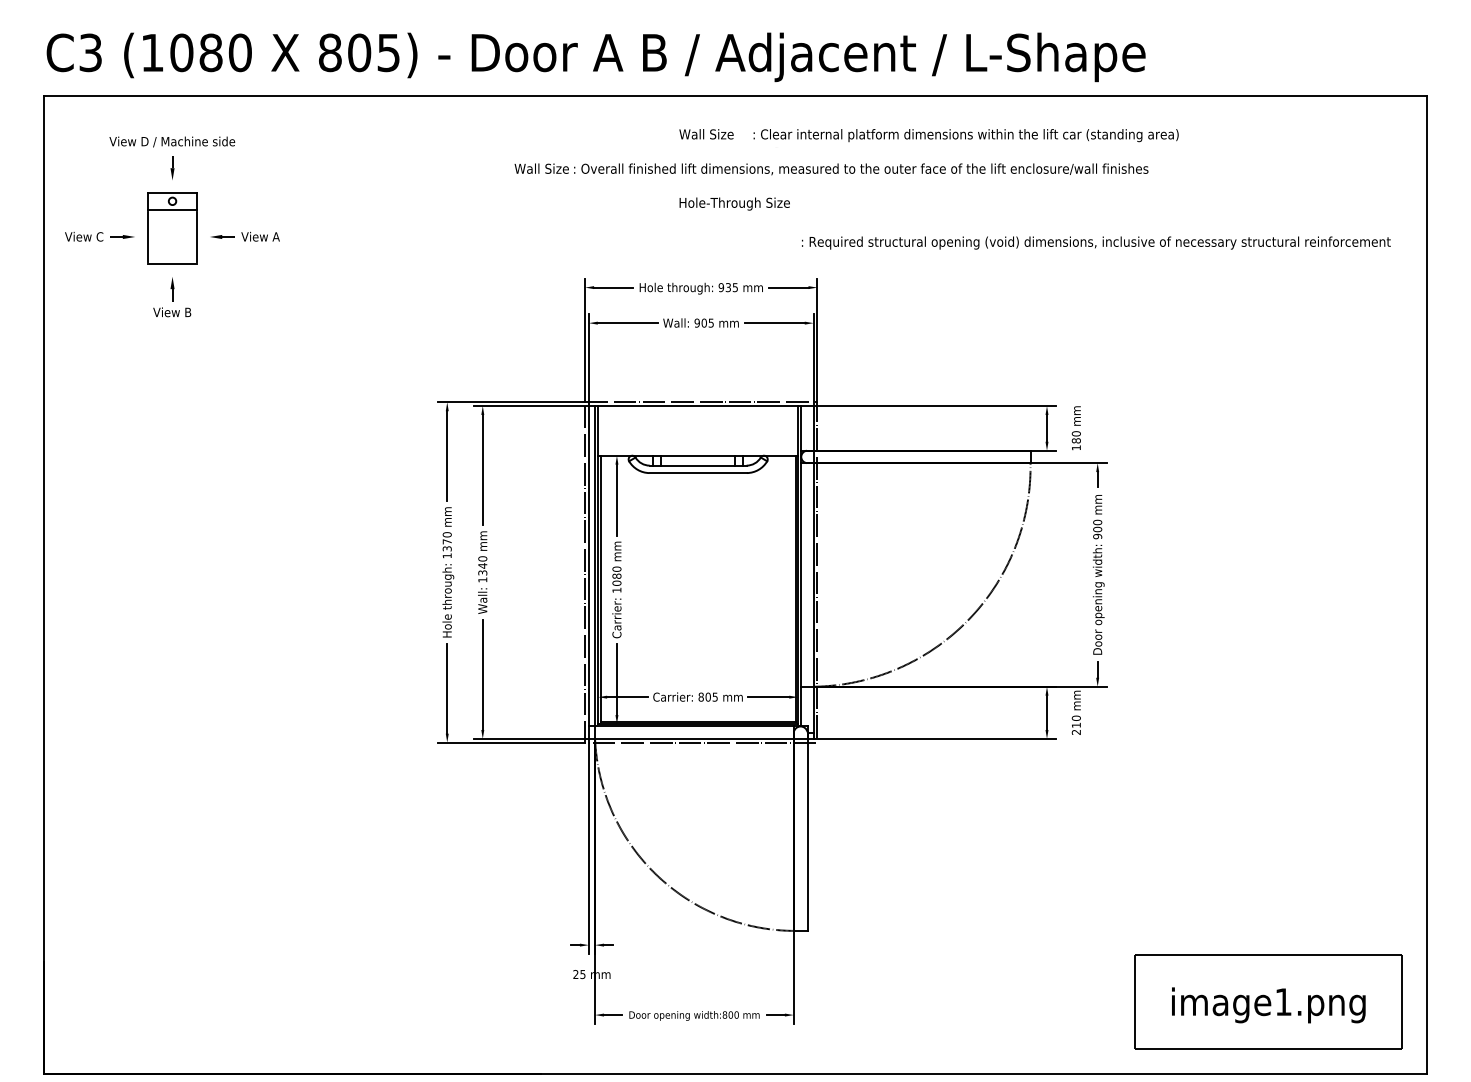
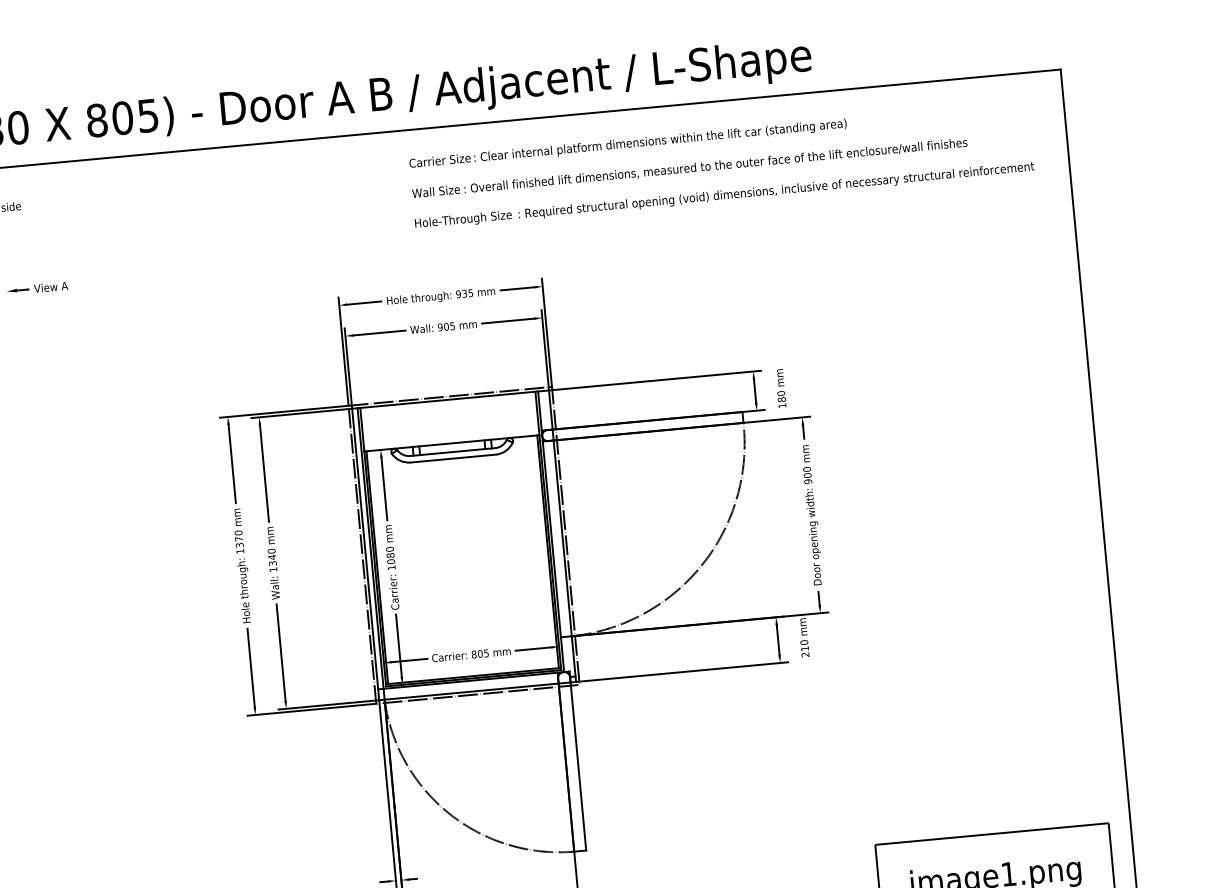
text: (714, 134) -> (440, 160), Wall Size -> Carrier Size
text: (831, 169) -> (689, 168), moved
text: (1096, 242) -> (776, 190), moved

